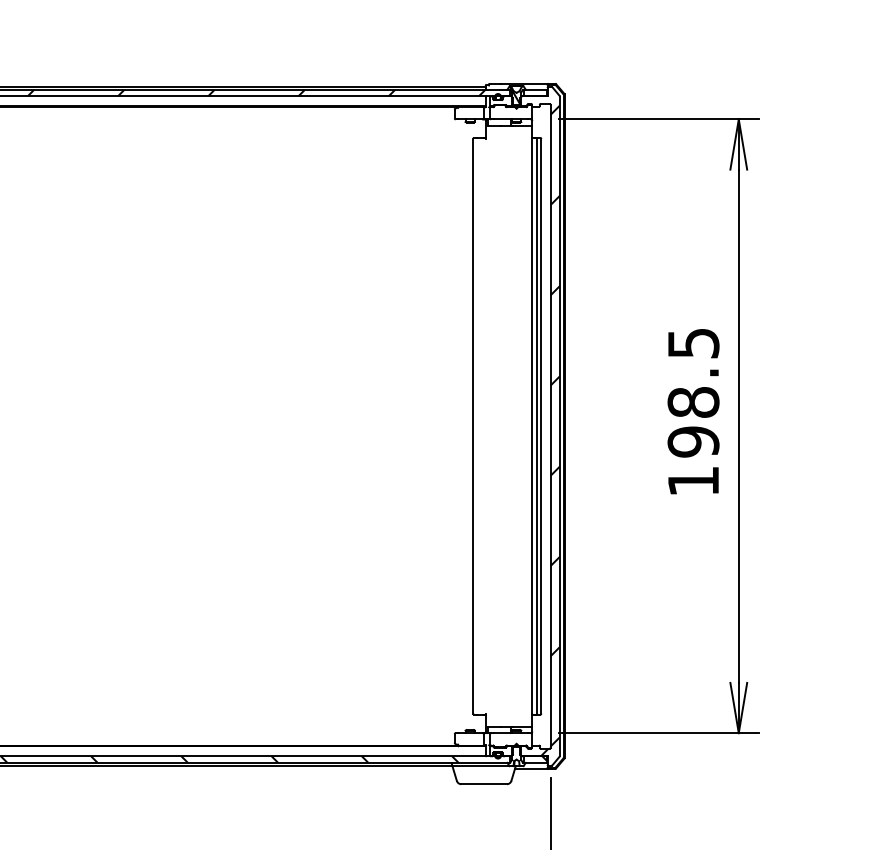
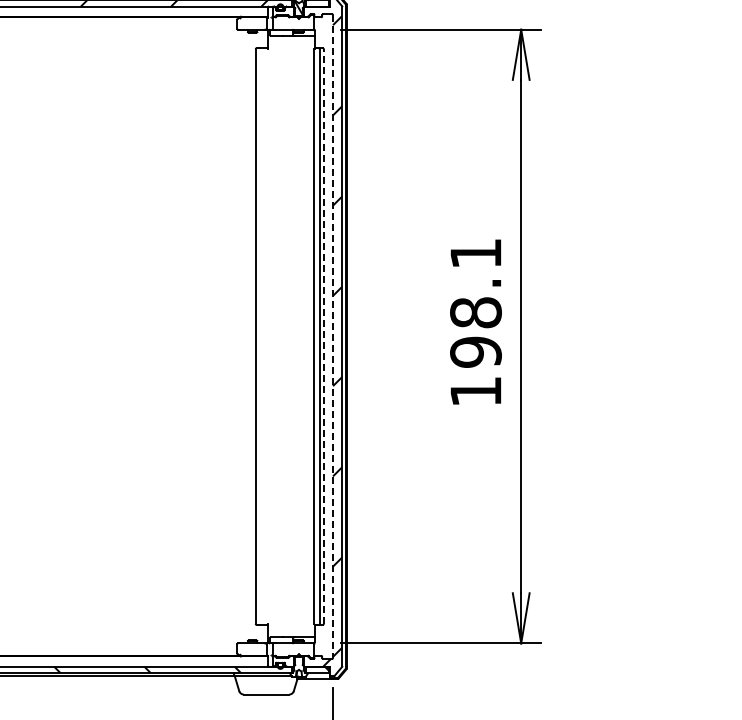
text: (693, 343) -> (475, 253), 198.5 -> 198.1
line: (541, 425) -> (323, 335), solid -> dashed
line: (550, 426) -> (332, 336), solid -> dashed

